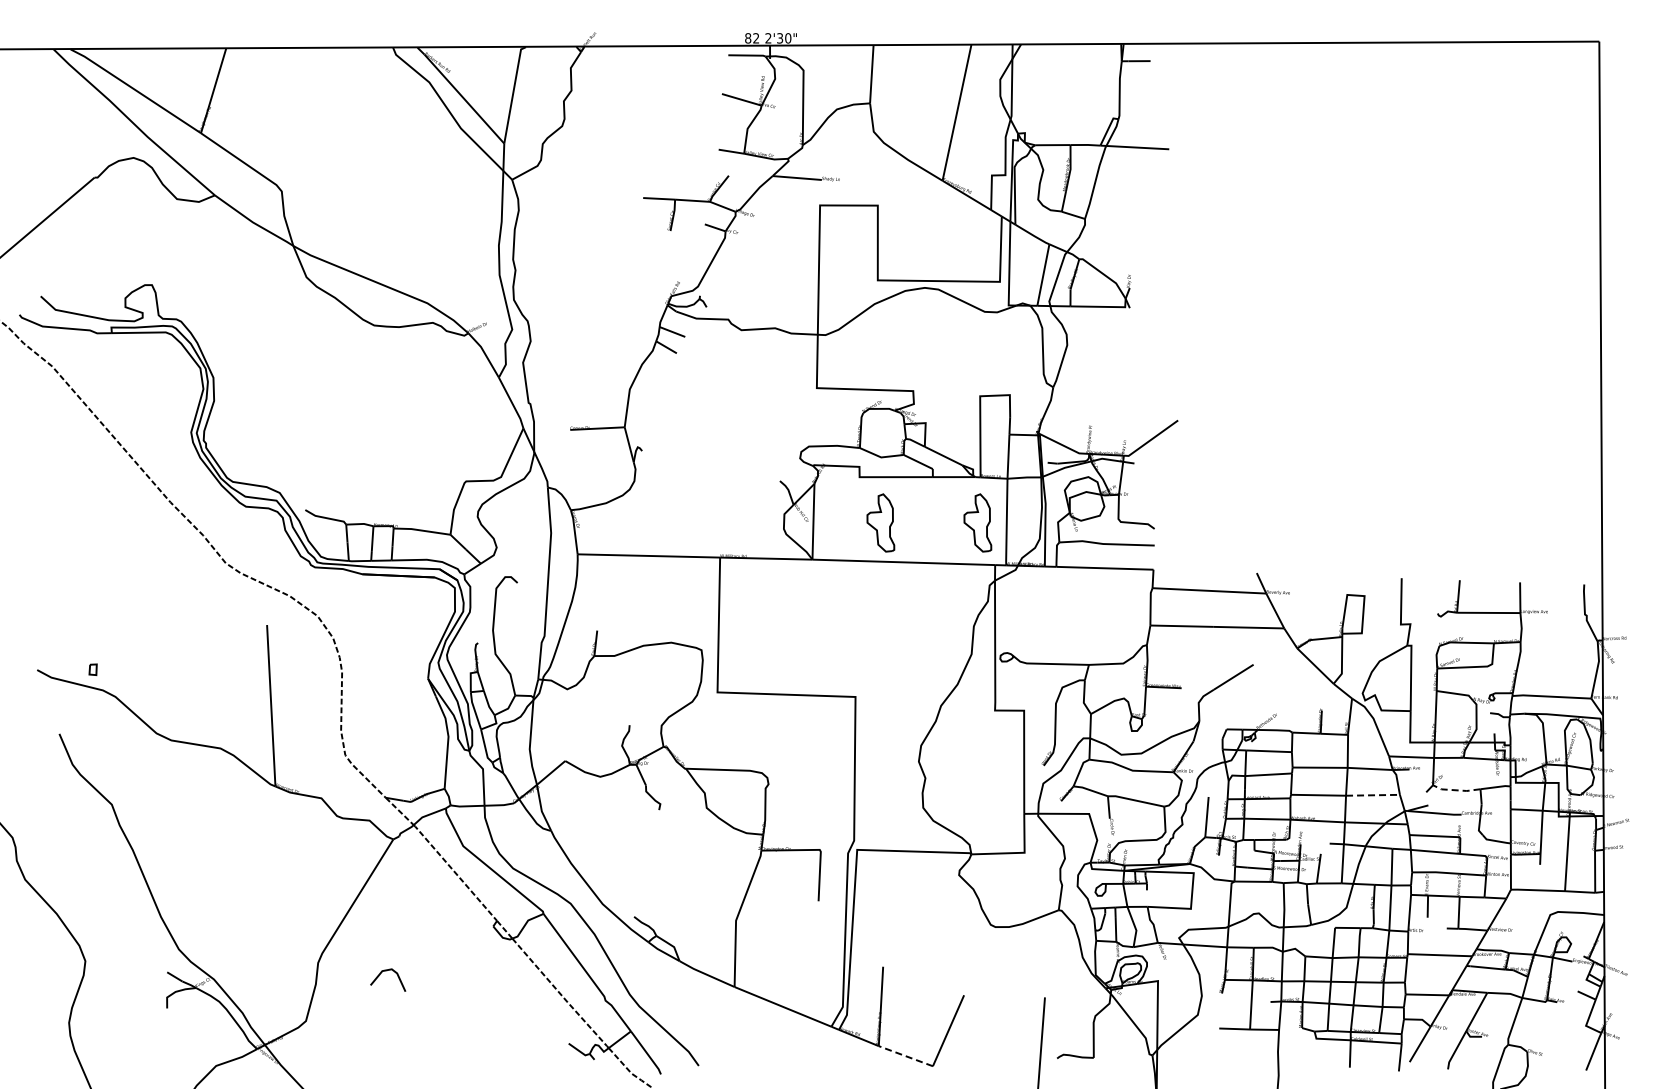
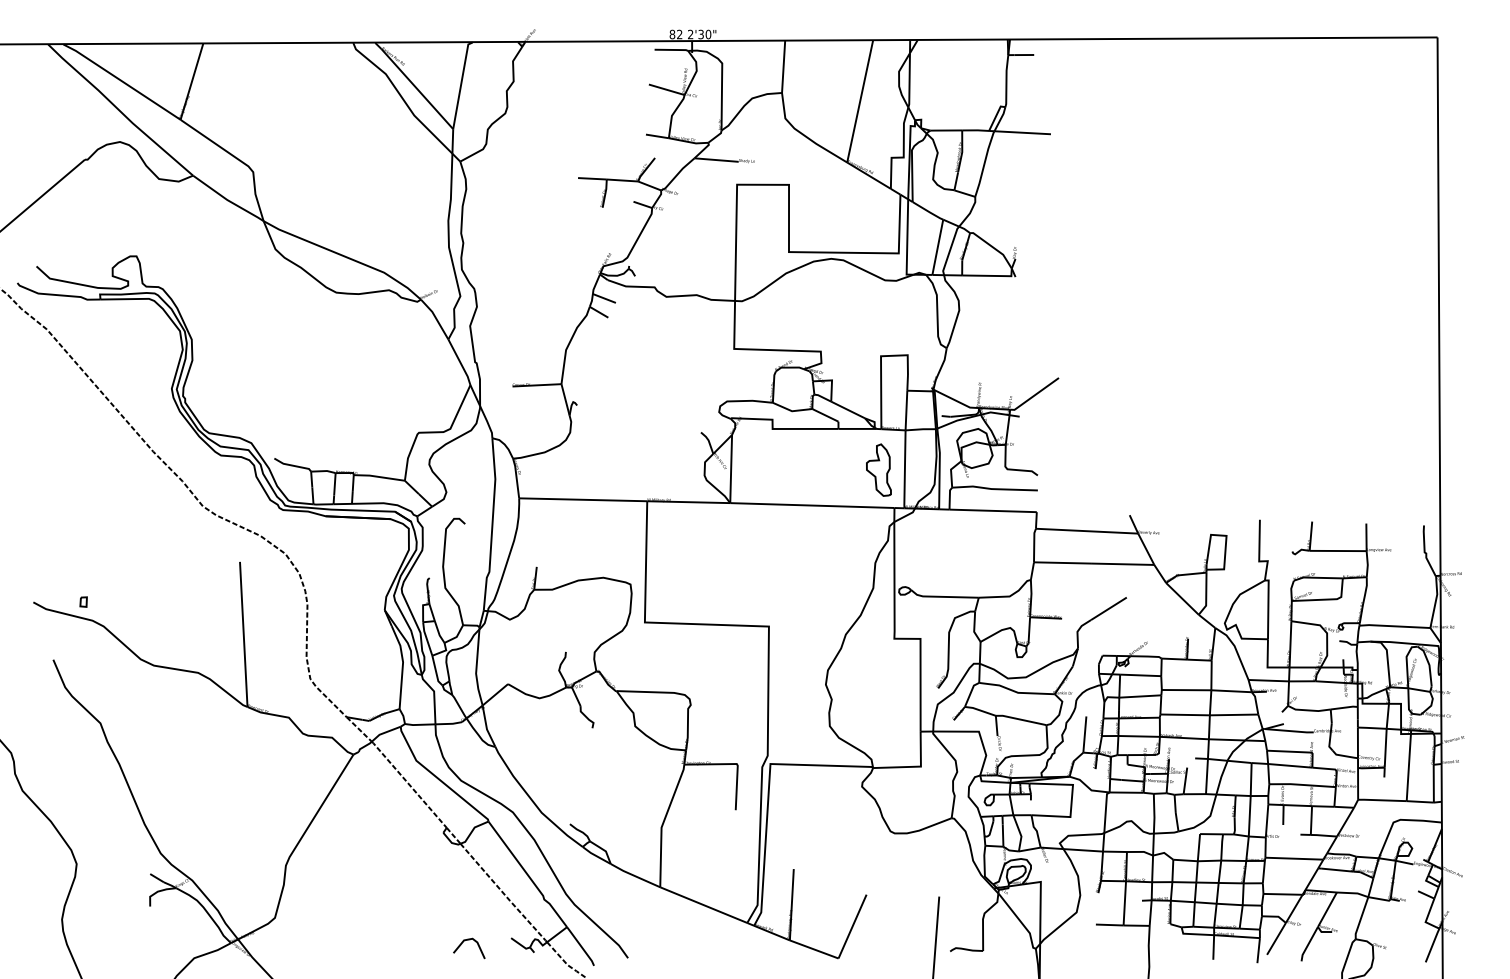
part: (880, 522) -> (791, 469), removed
line: (1456, 790) -> (1309, 710), dashed -> solid
line: (1372, 795) -> (1233, 715), dashed -> solid
line: (386, 971) -> (467, 940), moved
line: (905, 1056) -> (813, 949), dashed -> solid

